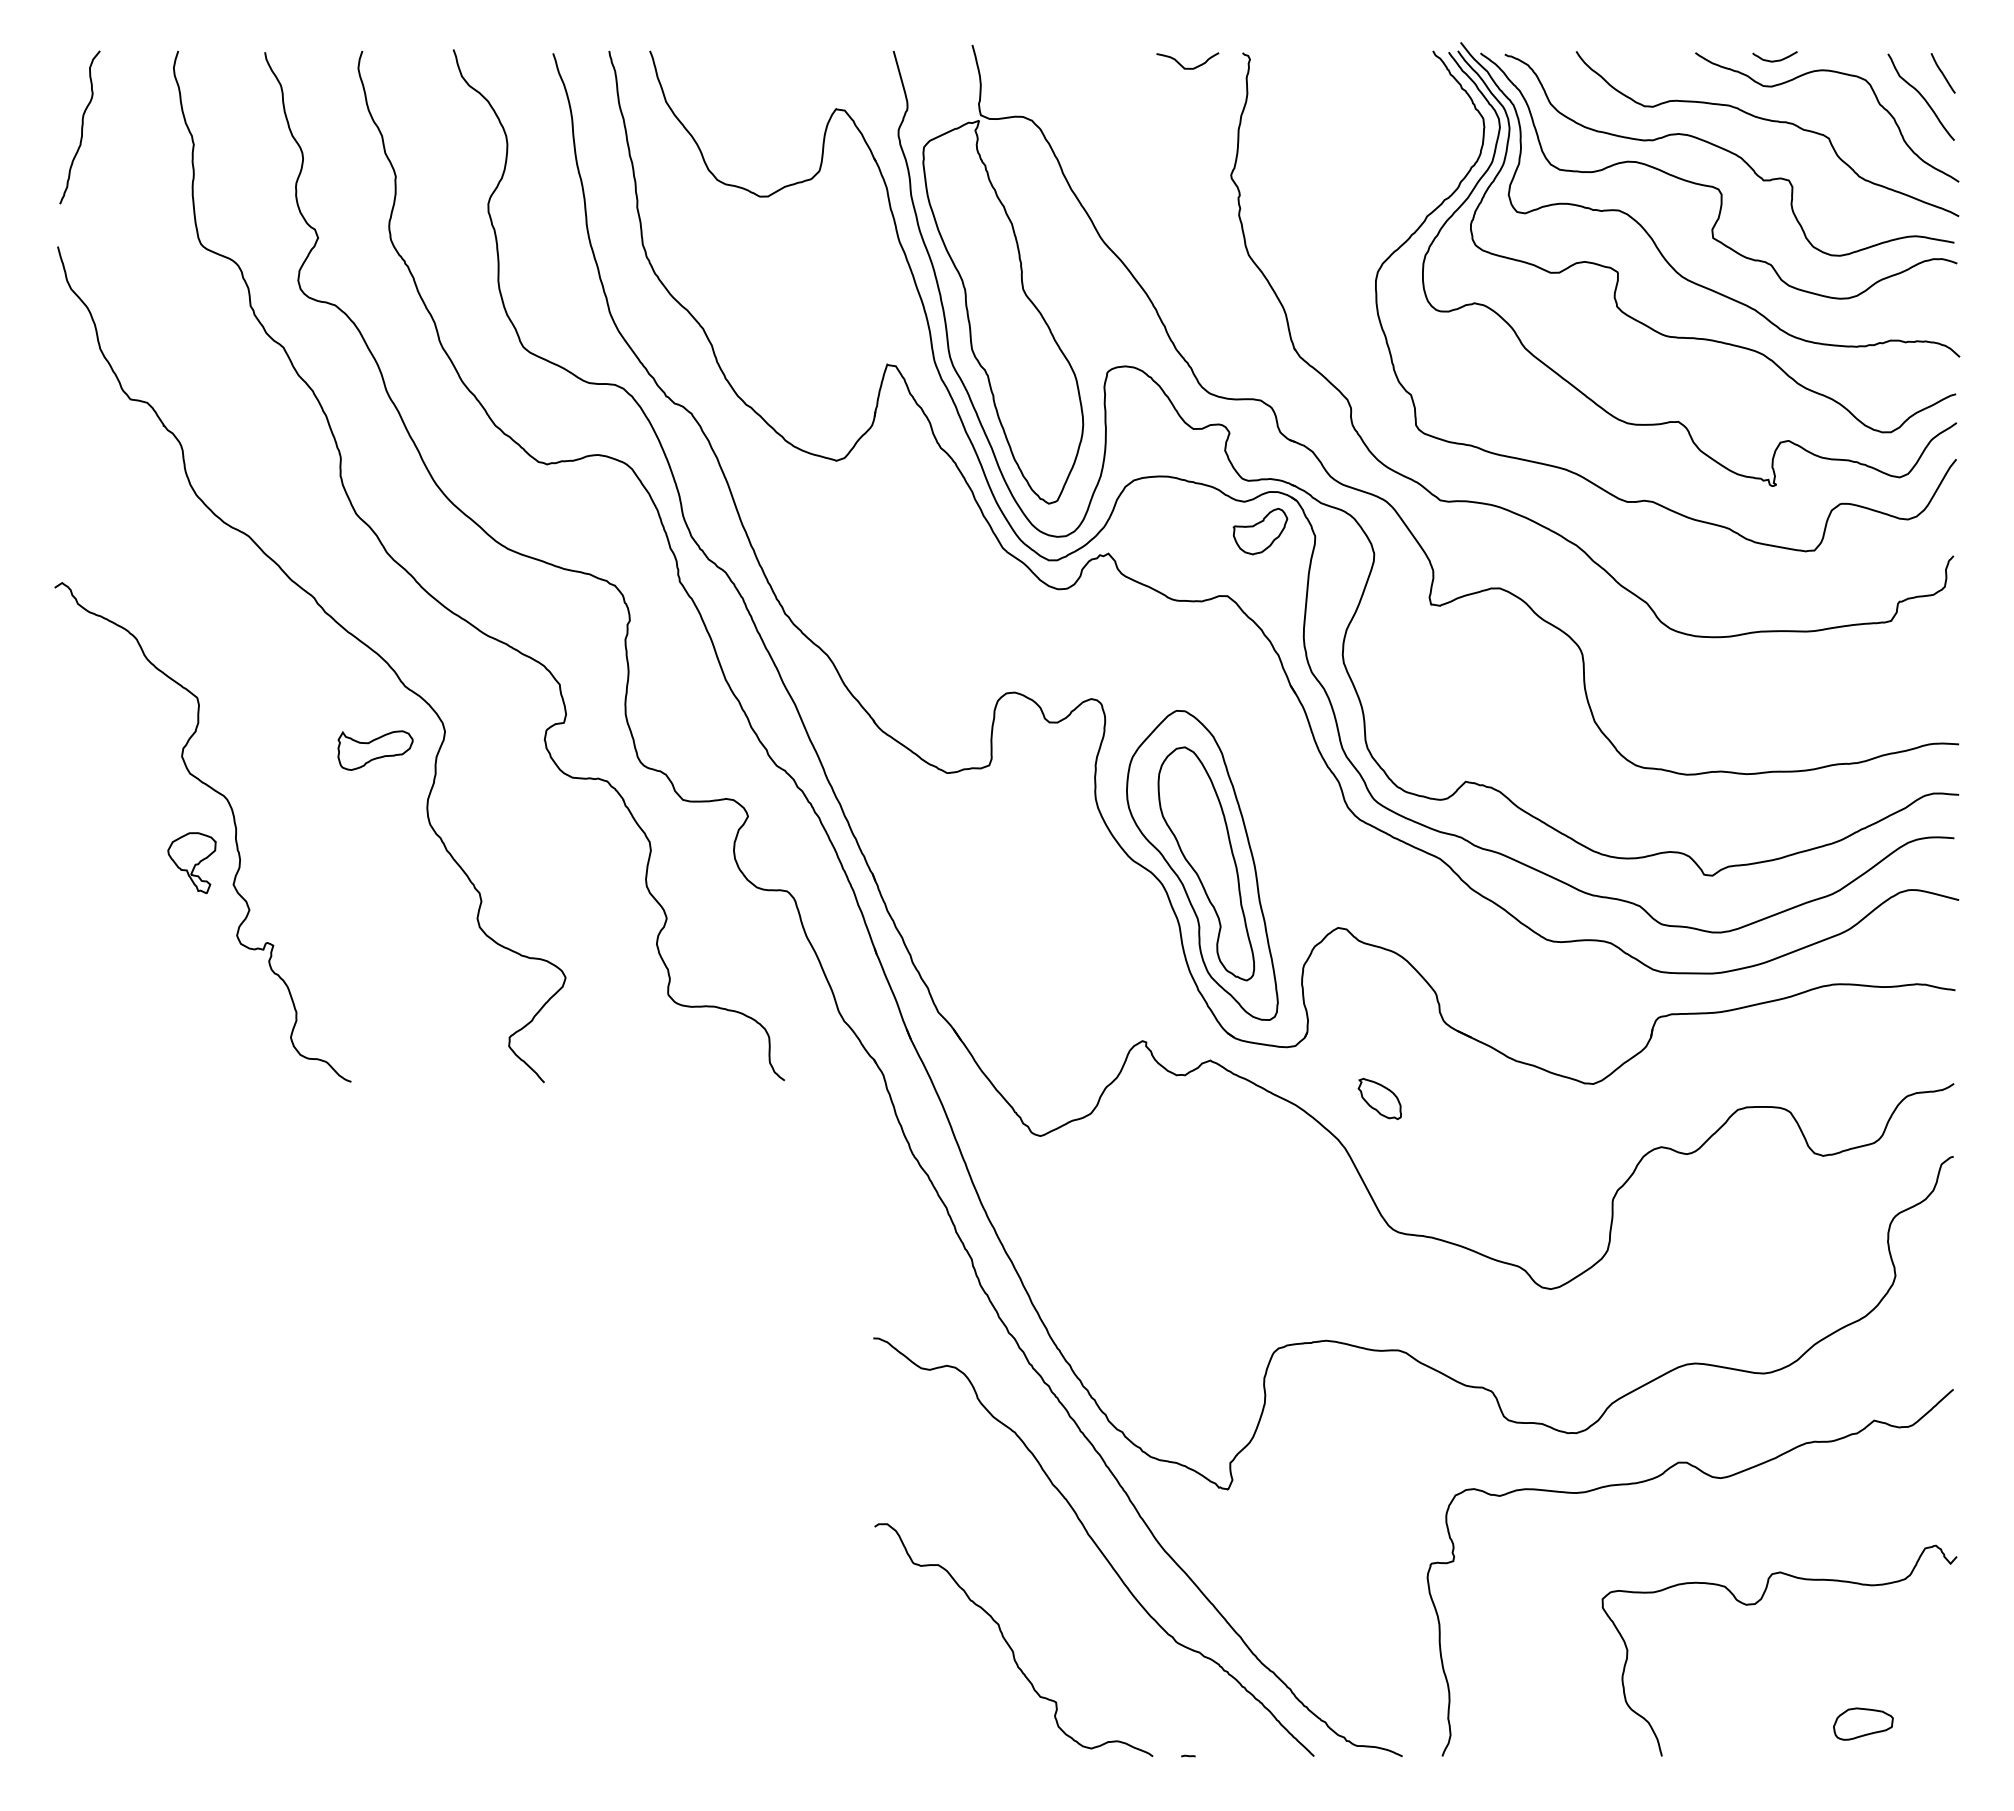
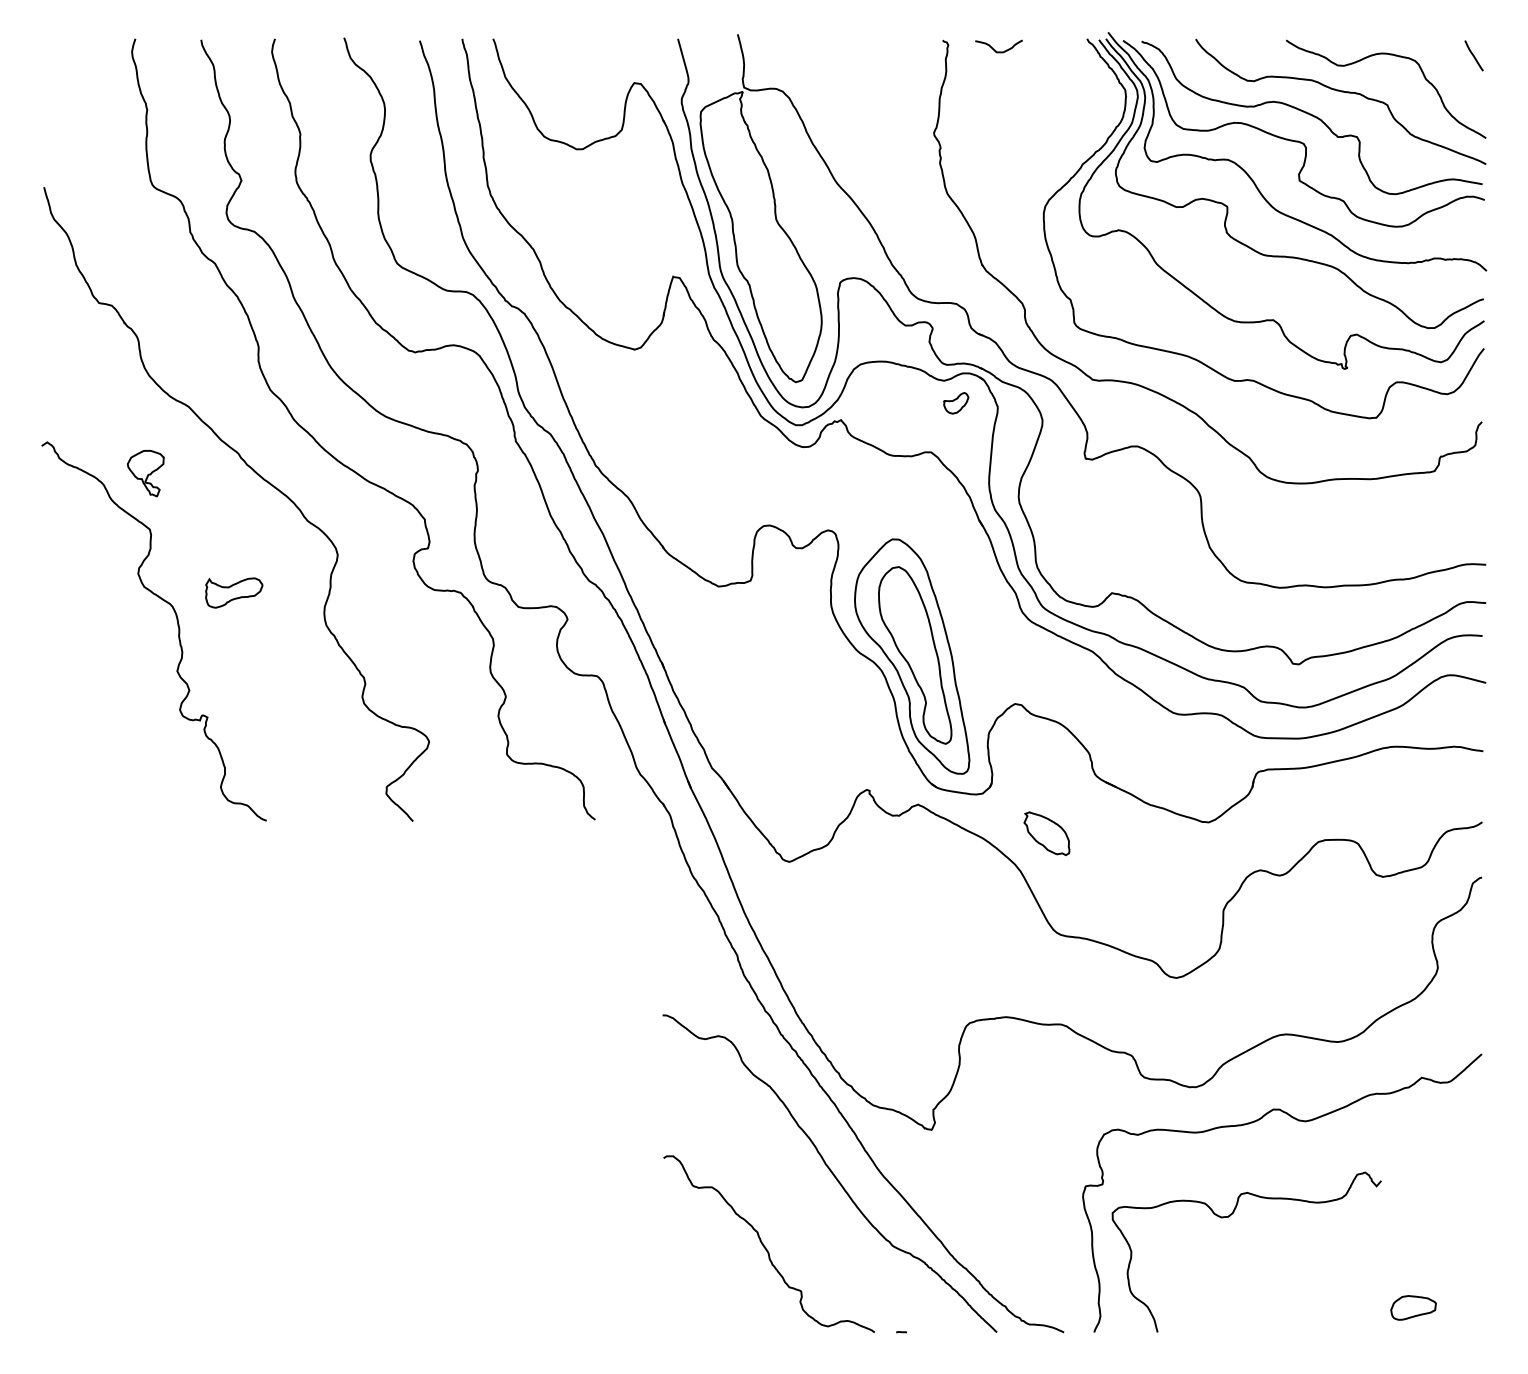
curve: (1774, 60) -> (1346, 46), removed
curve: (1187, 67) -> (998, 51), moved
curve: (1920, 95) -> (1456, 72), removed
curve: (81, 127) -> (62, 96), removed
part: (1260, 531) -> (956, 403), size x0.6
part: (375, 750) -> (234, 592), moved
part: (191, 862) -> (145, 473), moved
part: (1379, 1098) -> (1046, 833), size x1.4
curve: (1756, 1604) -> (1229, 1217), moved

